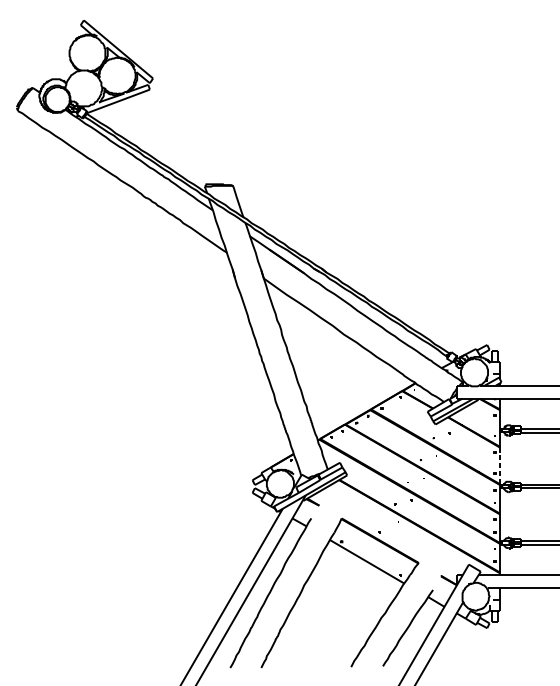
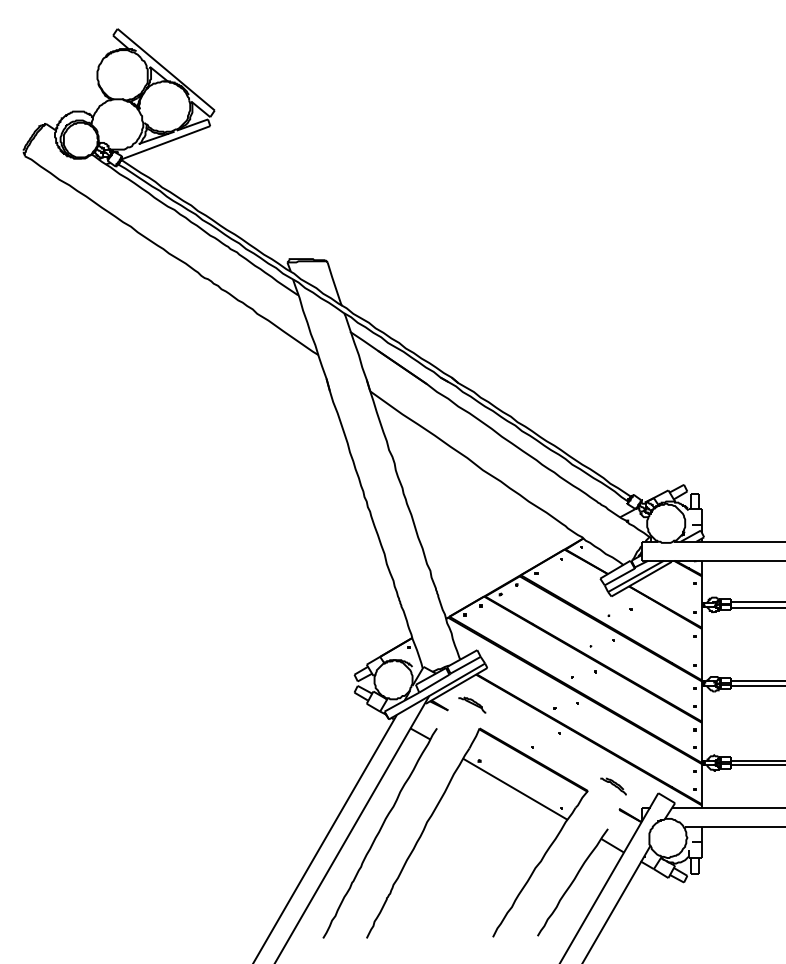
line: (499, 465) -> (701, 654), dashed -> solid
part: (336, 501) -> (472, 704), added
part: (436, 559) -> (613, 786), added

